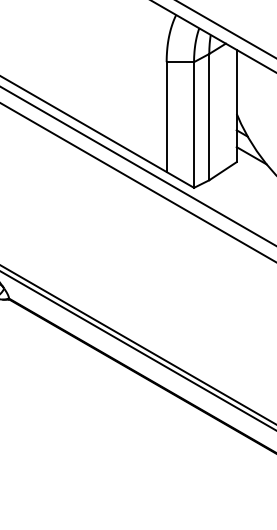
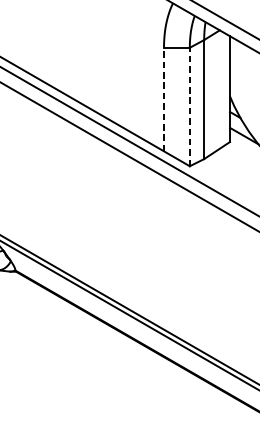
line: (166, 117) -> (163, 99), solid -> dashed
line: (194, 125) -> (190, 107), solid -> dashed

